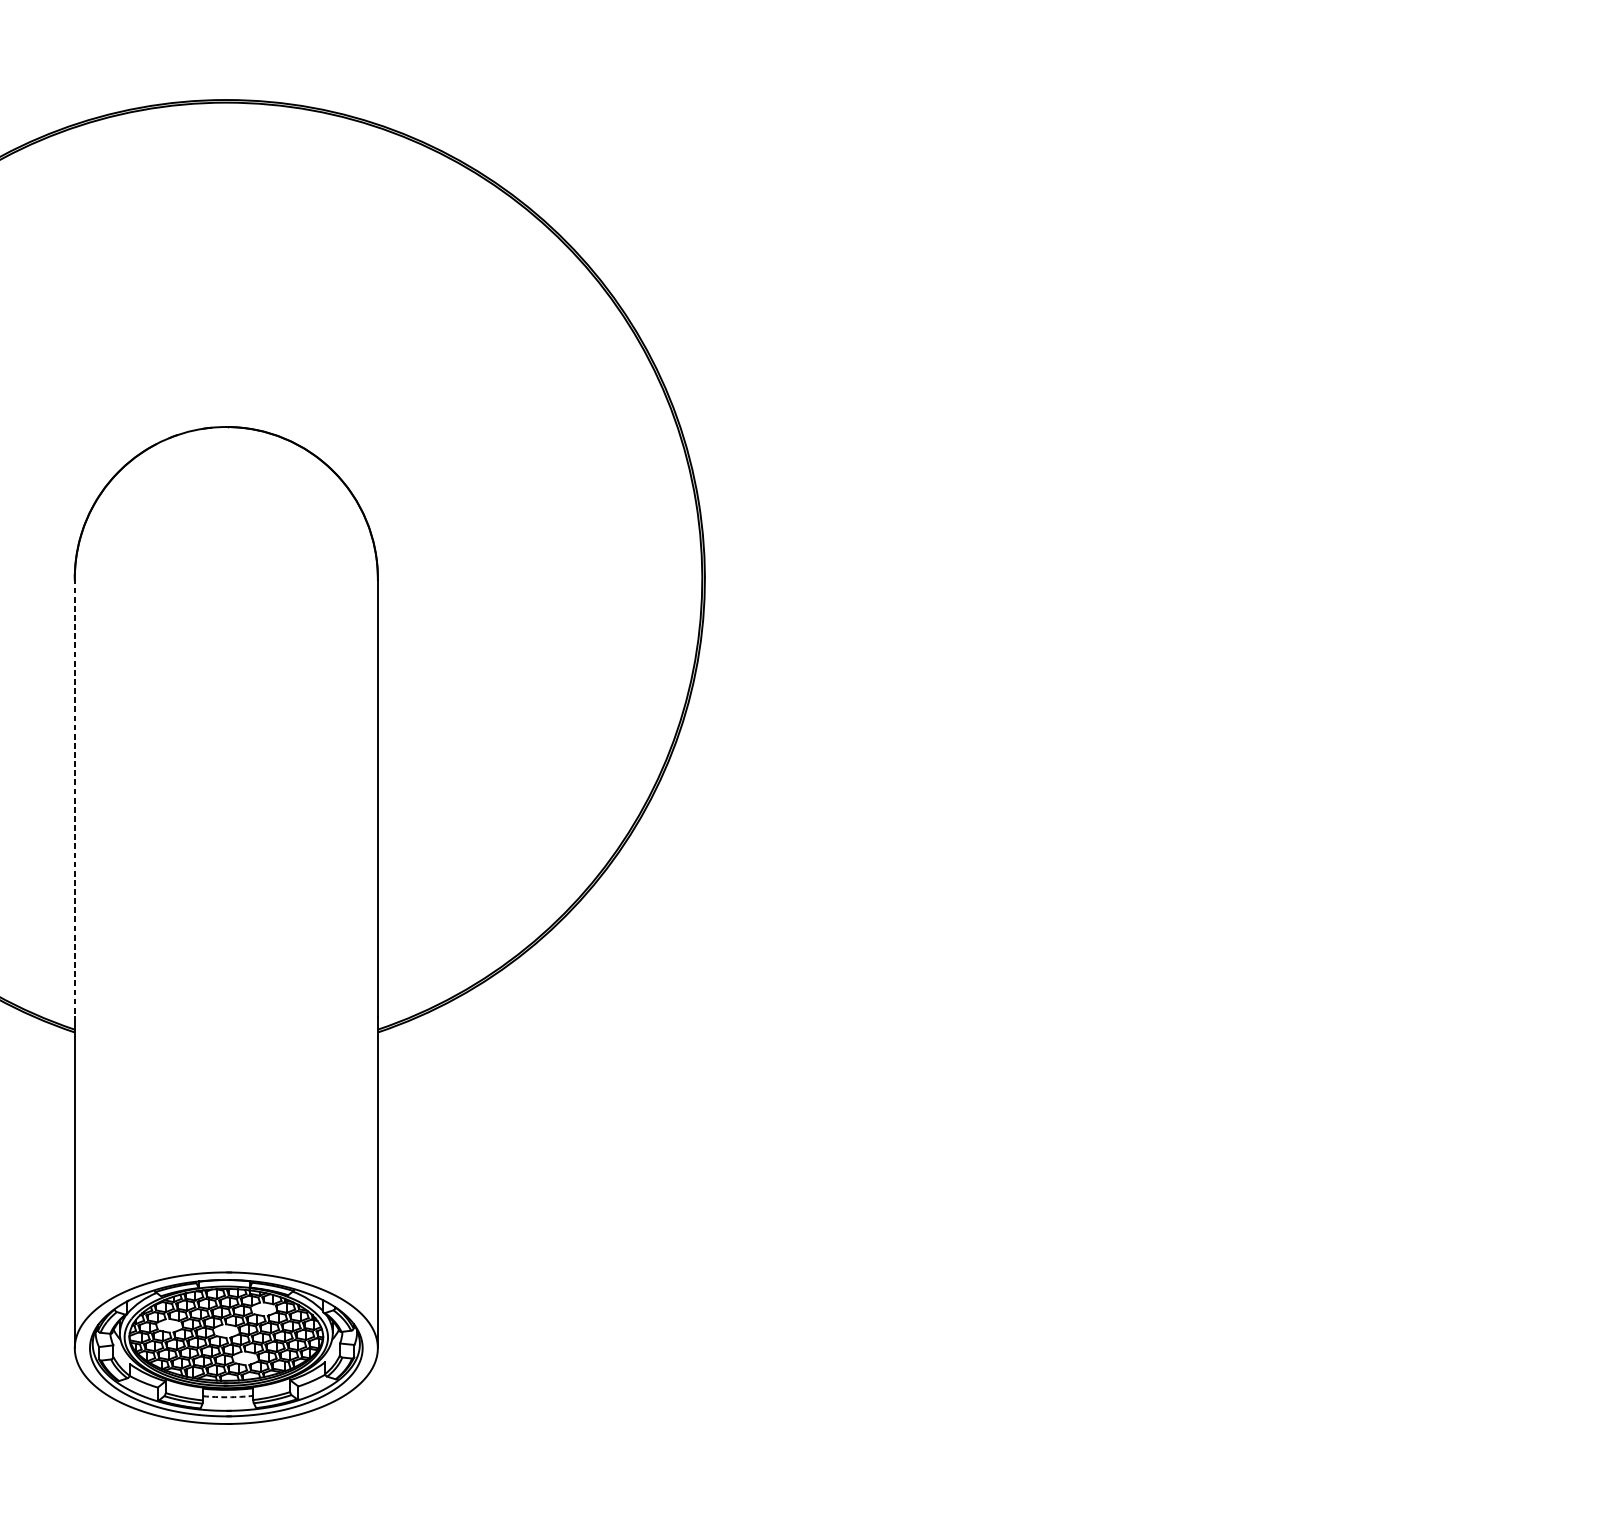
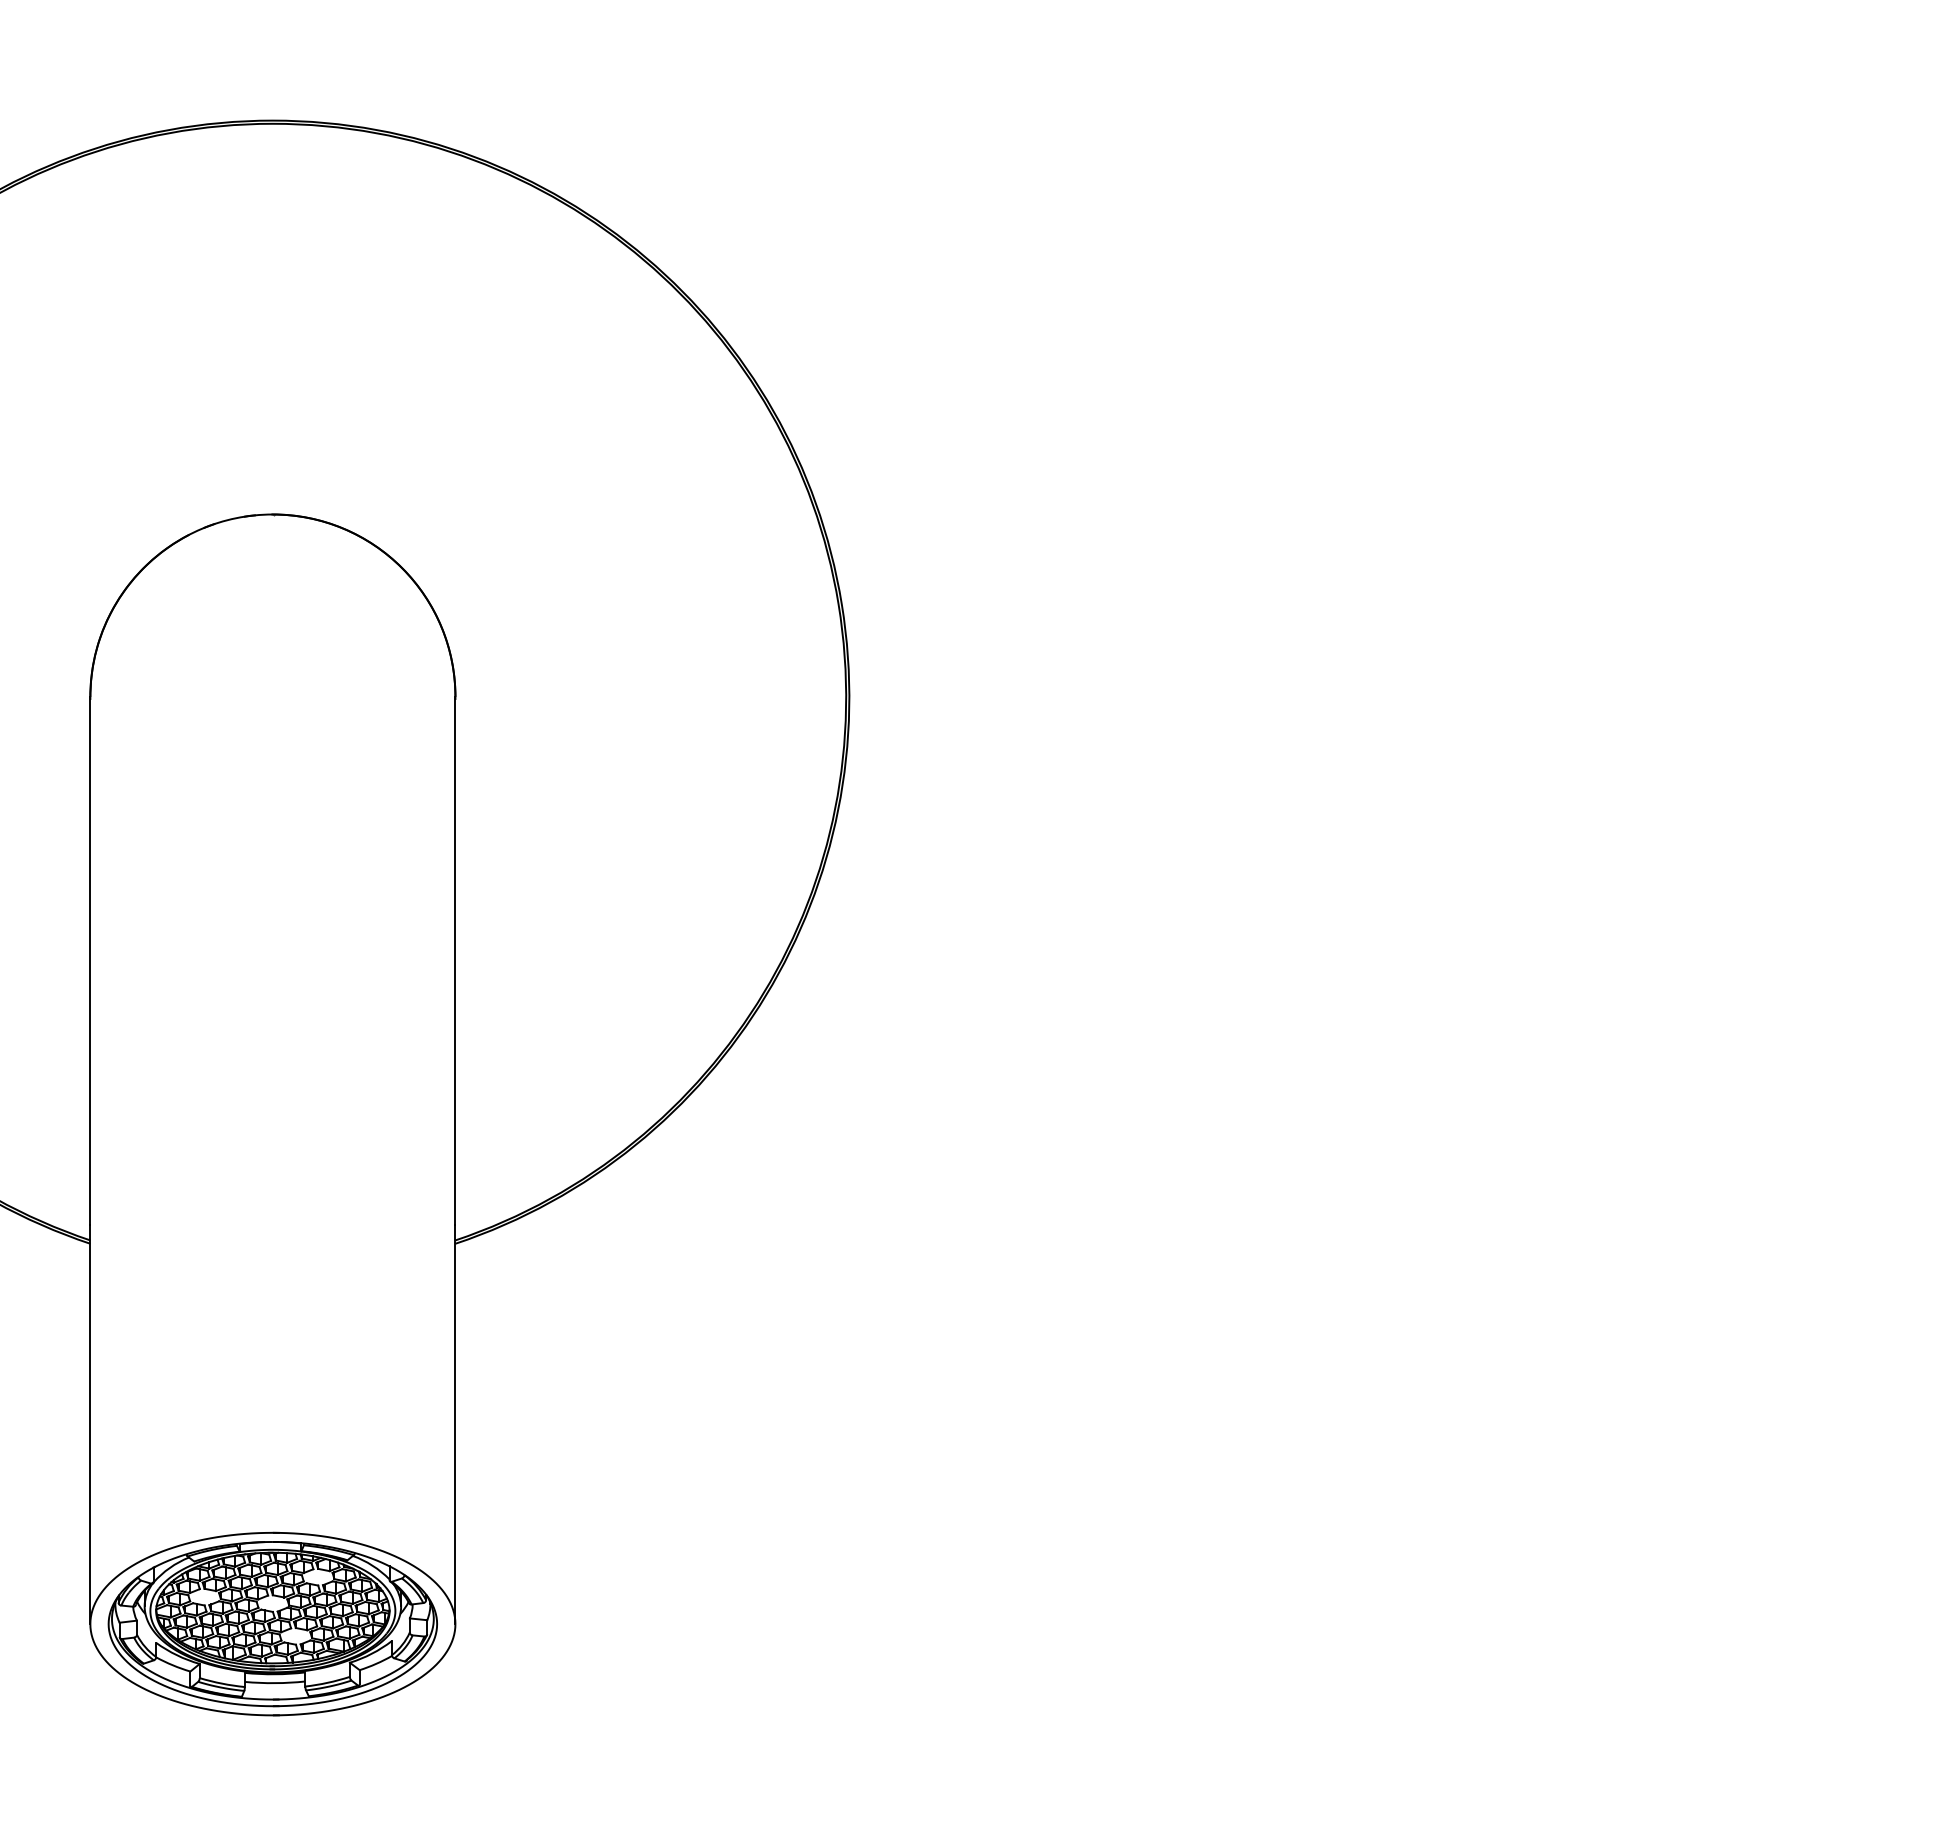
line: (74, 798) -> (90, 961), dashed -> solid
arc: (228, 1397) -> (275, 1683), dashed -> solid

